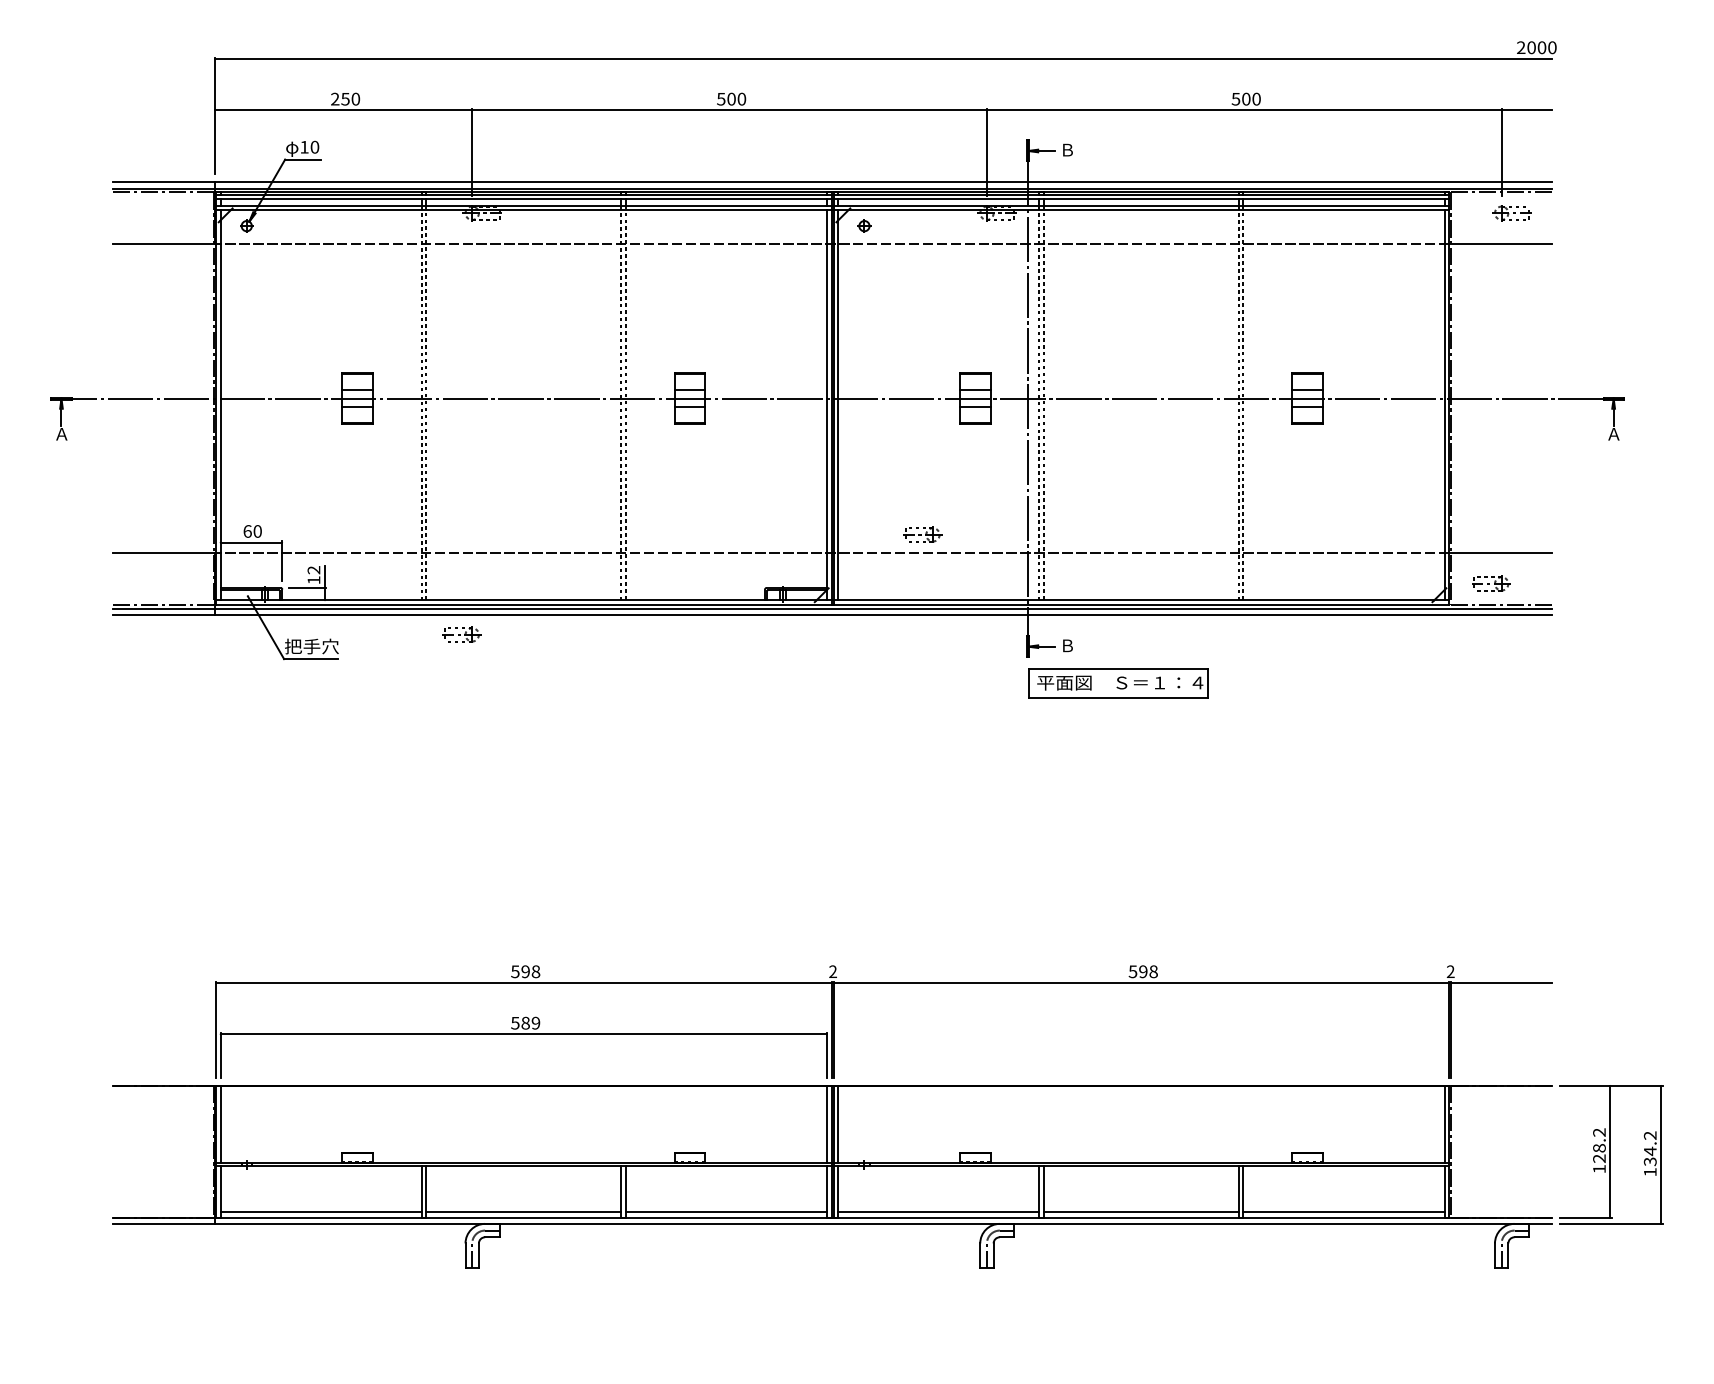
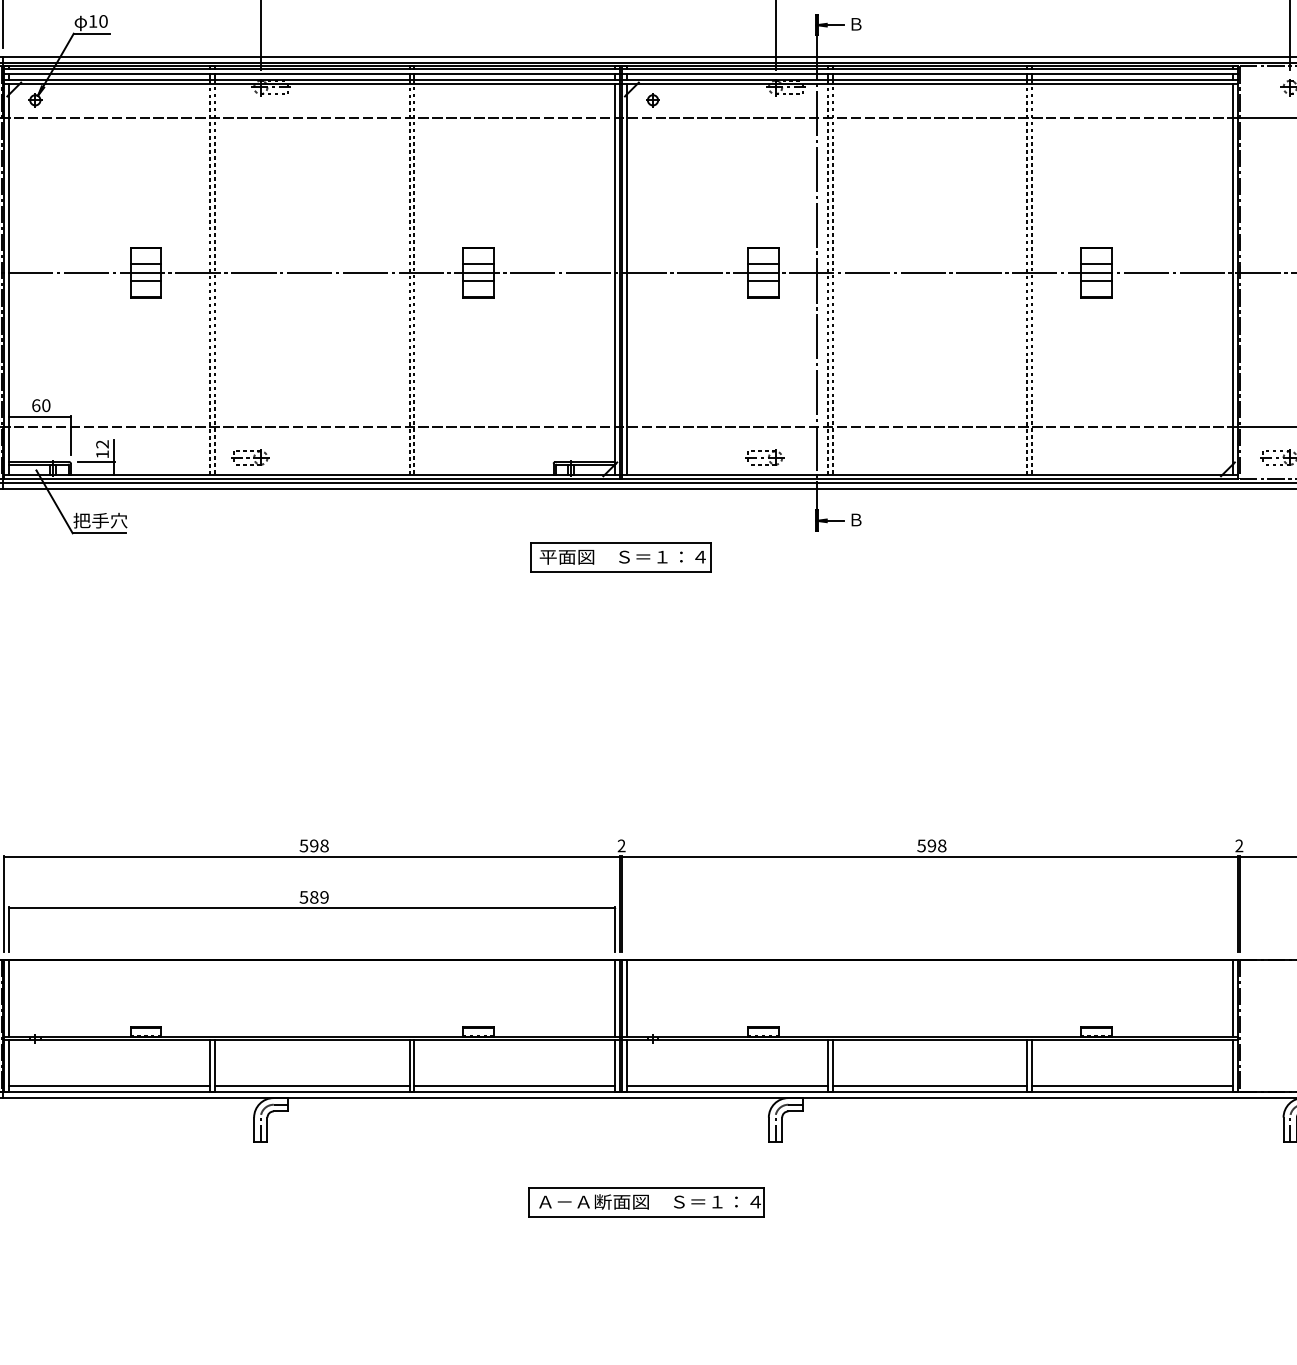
part: (922, 534) -> (765, 457), moved
part: (461, 634) -> (250, 457), moved
part: (1118, 683) -> (621, 557), moved
part: (857, 1328) -> (646, 1202), added

